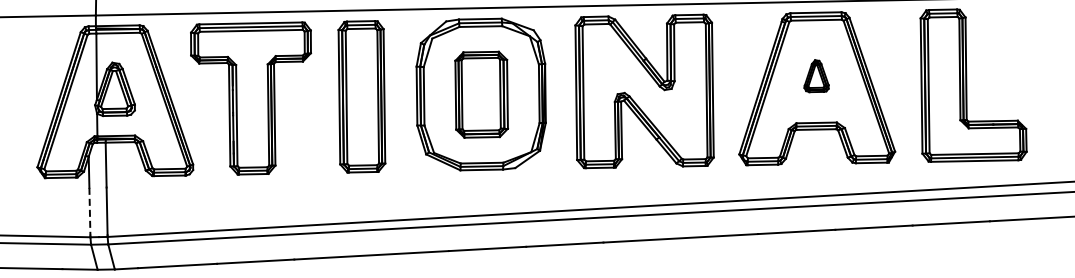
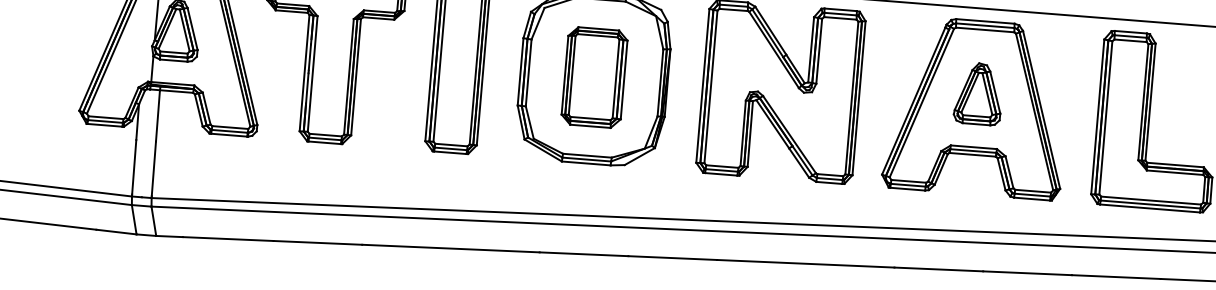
part: (816, 75) -> (978, 93), size x1.67
line: (89, 211) -> (133, 166), dashed -> solid

